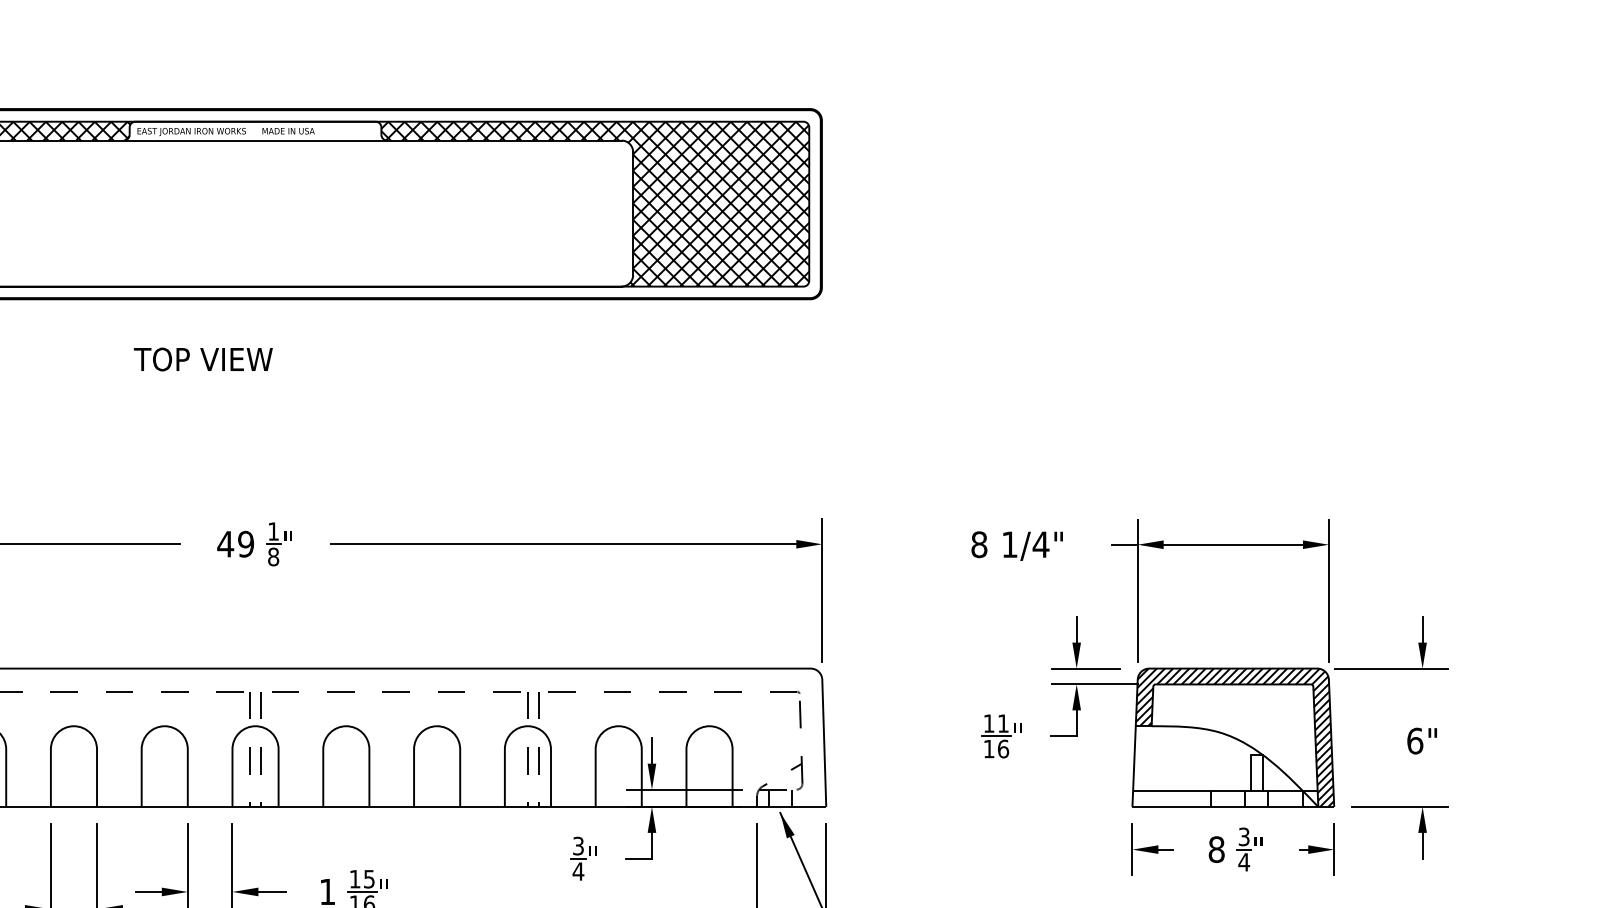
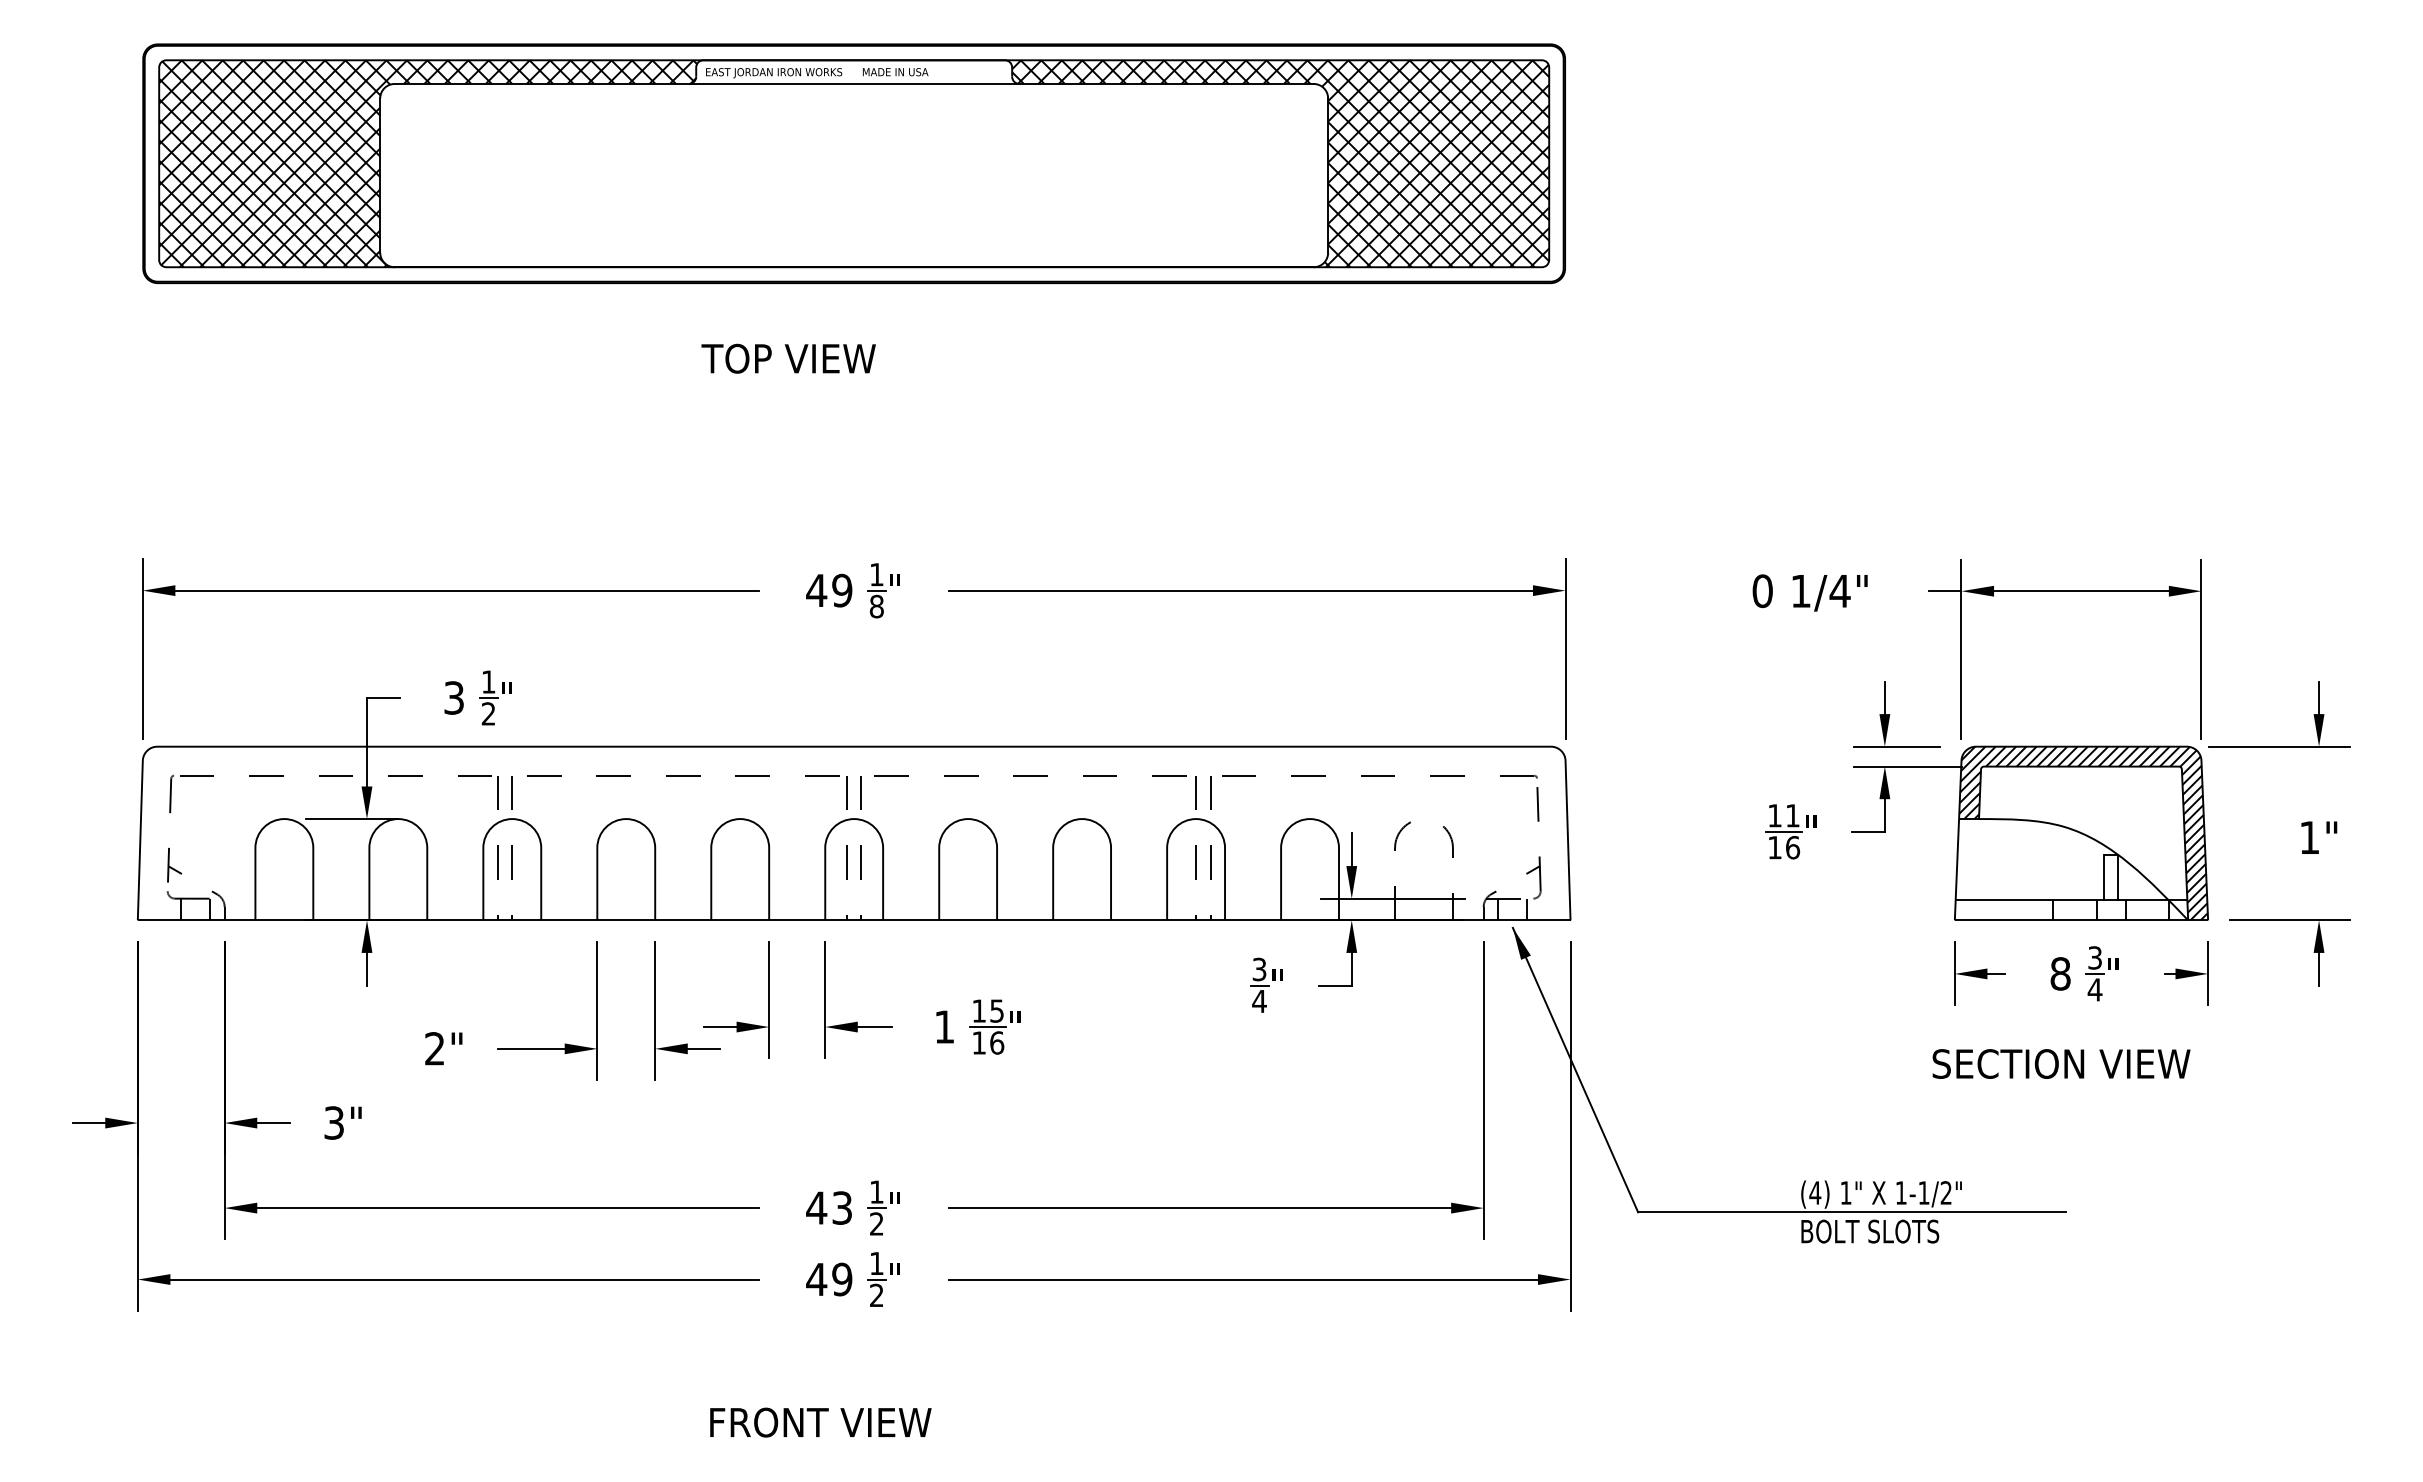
text: (979, 544) -> (1762, 590), 8 -> 0
line: (709, 726) -> (1424, 819), solid -> dashed
text: (1414, 740) -> (2309, 837), 6" -> 1"

